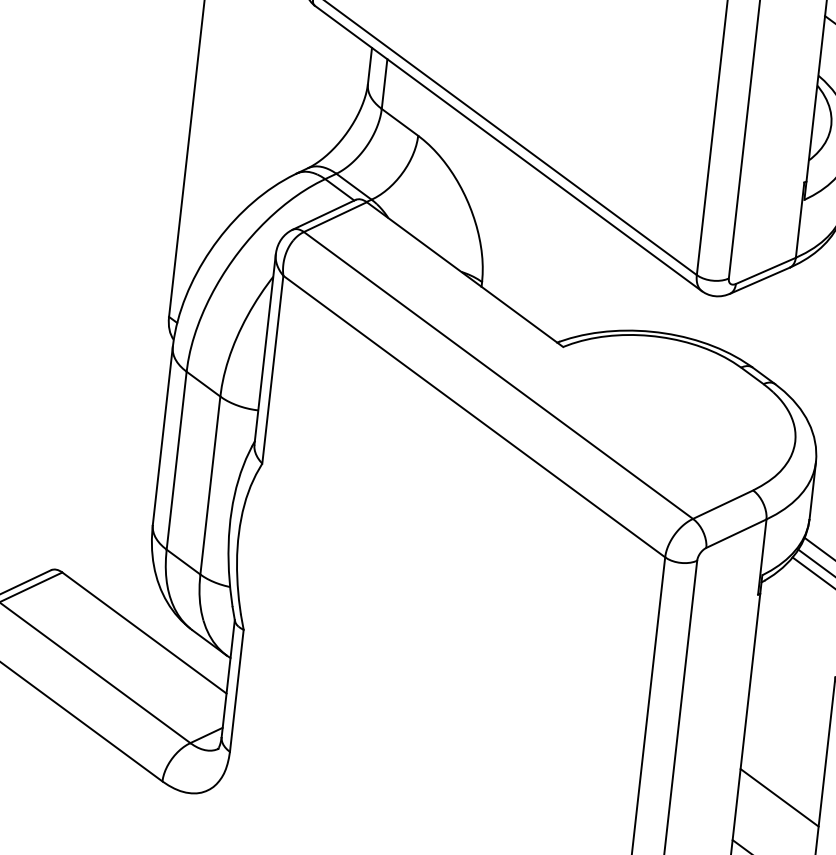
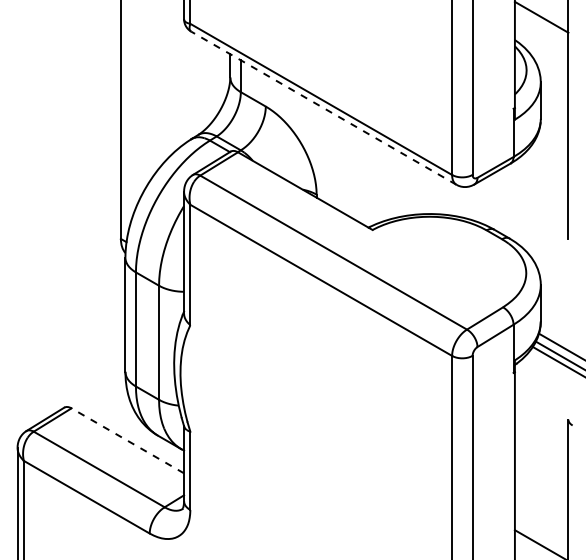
line: (507, 148) -> (323, 108), solid -> dashed
line: (144, 632) -> (127, 440), solid -> dashed
line: (779, 796) -> (541, 499), removed

